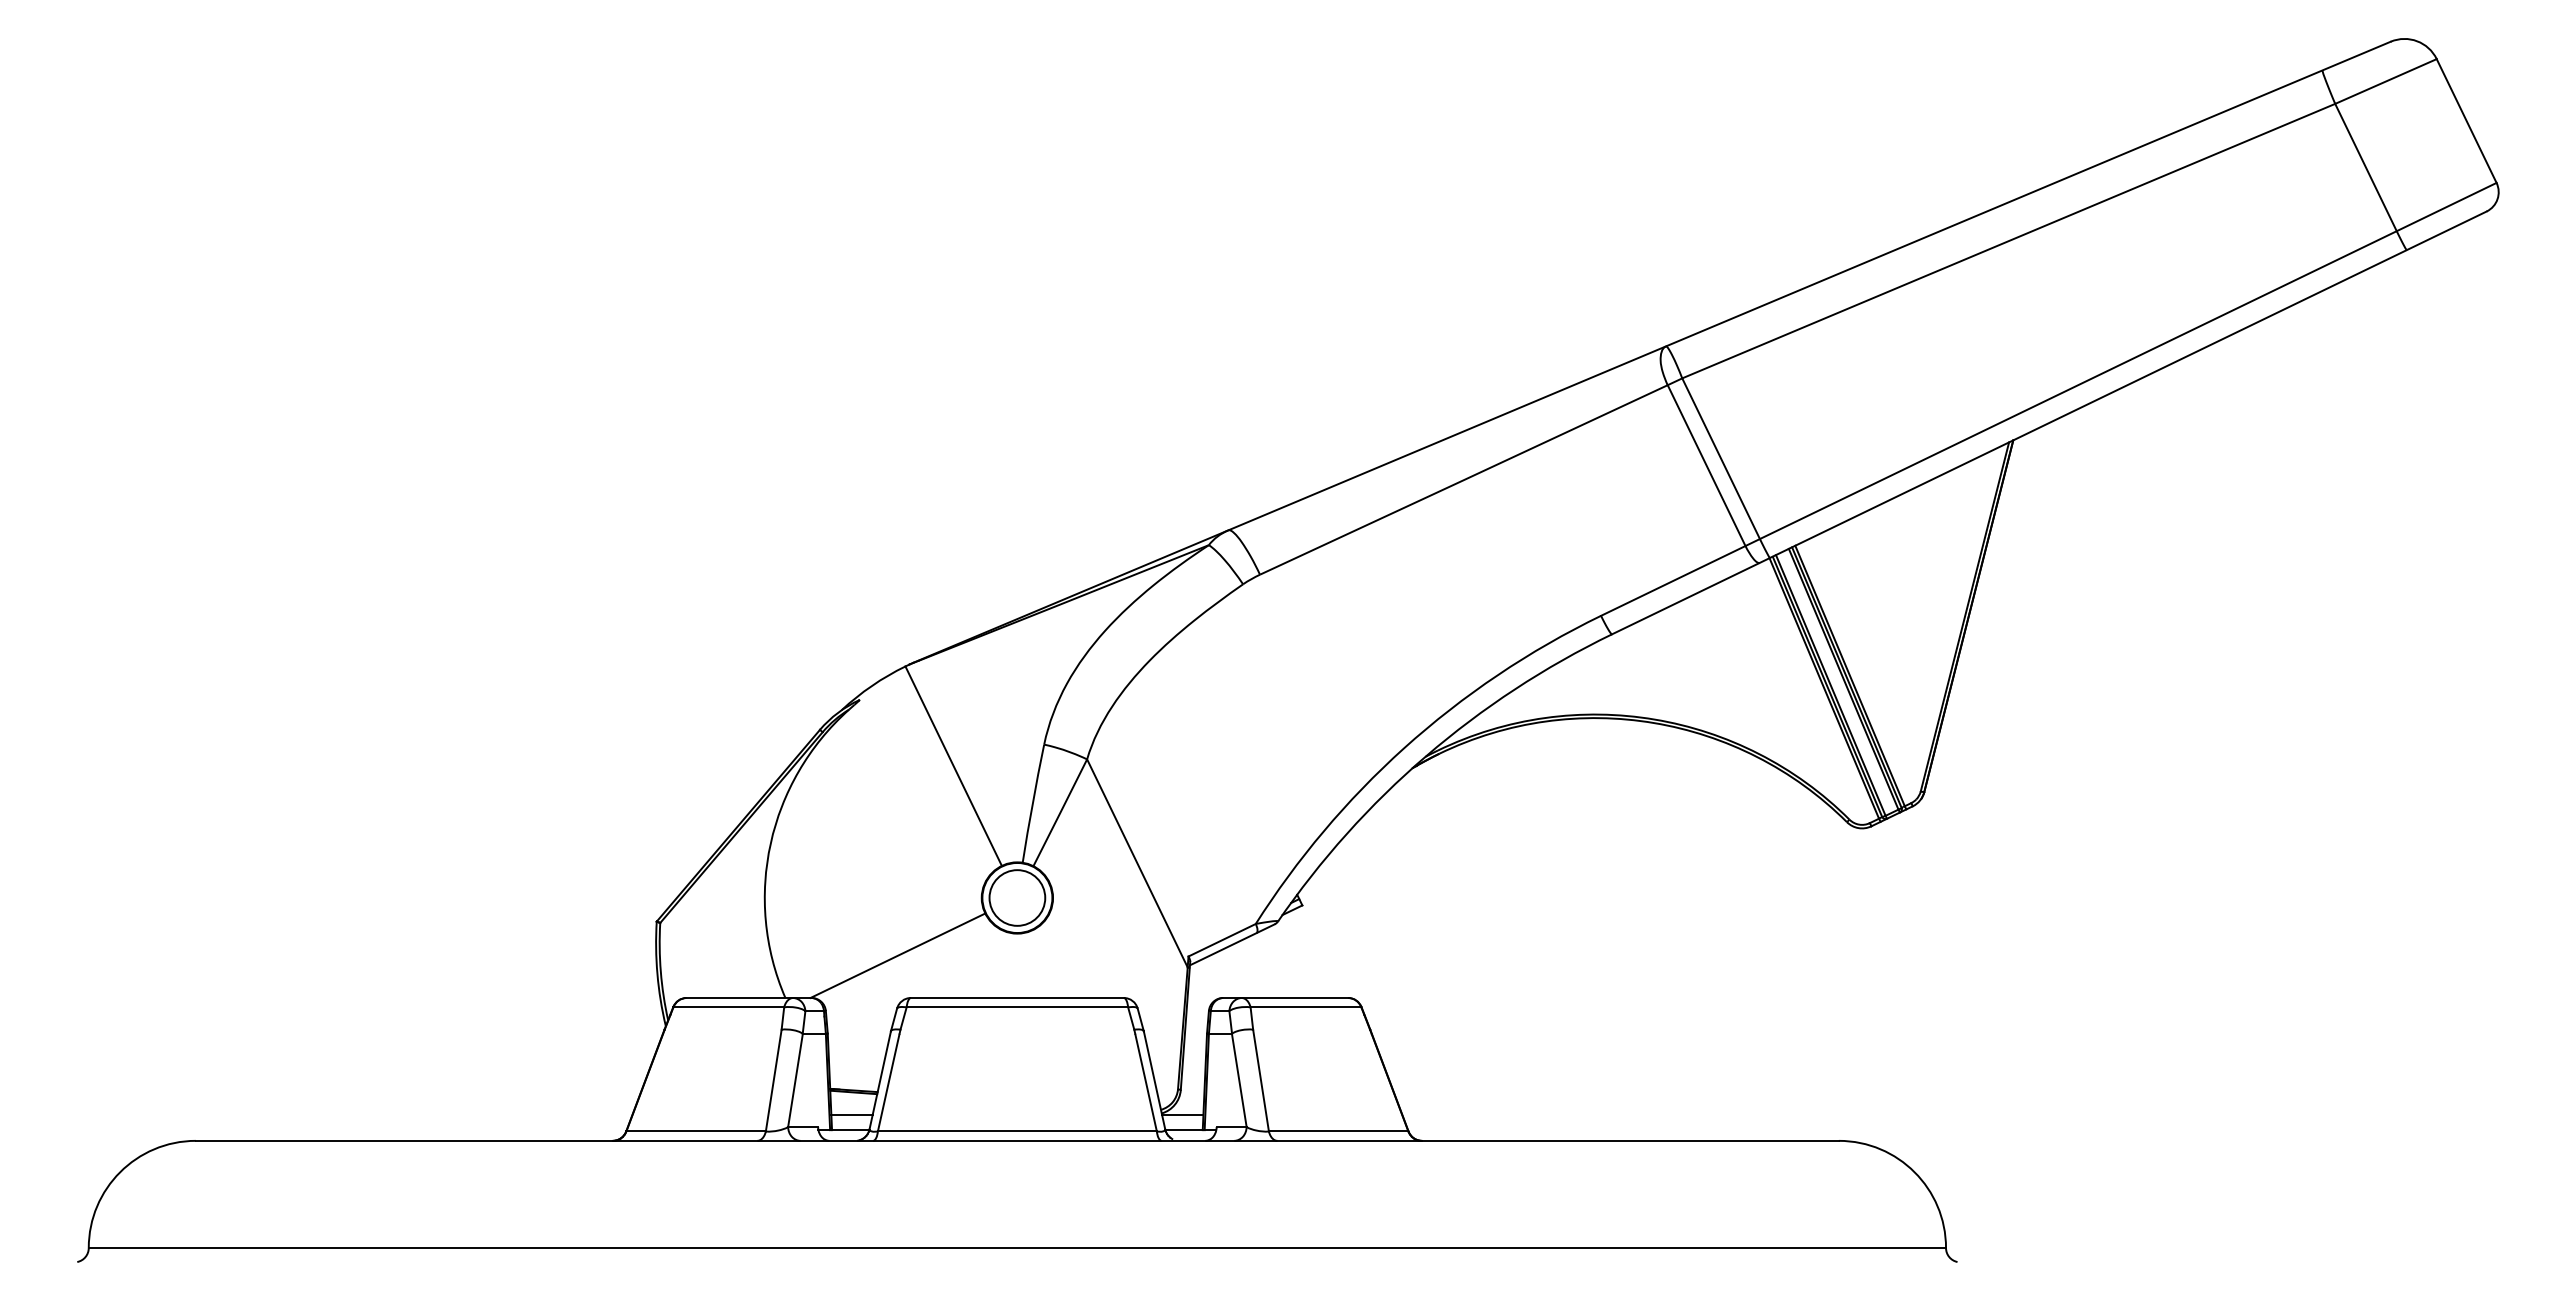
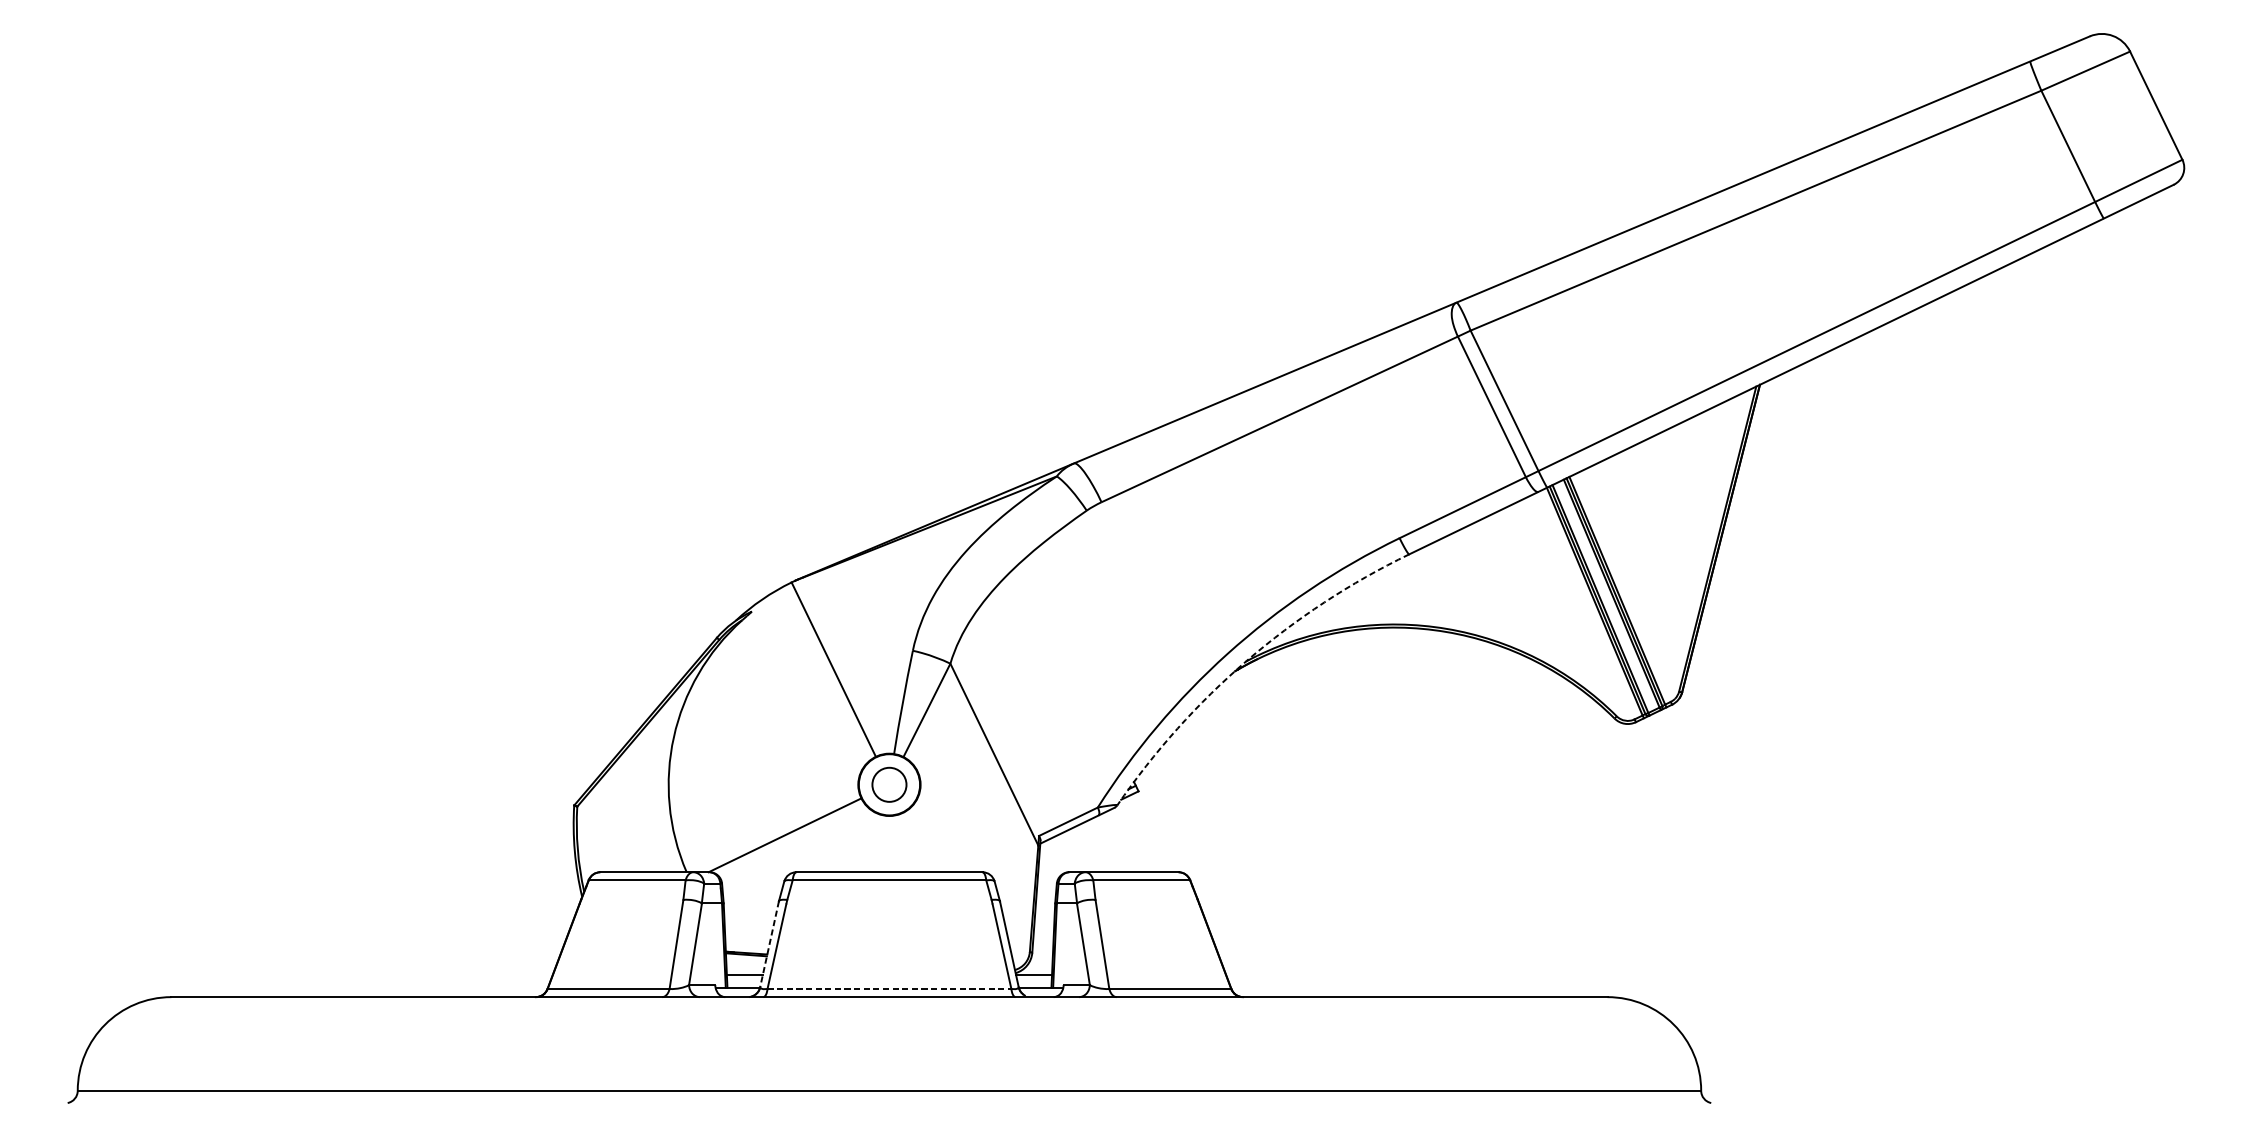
arc: (1426, 756) -> (1247, 661), solid -> dashed
circle: (1017, 897) -> (889, 784), size x0.7
line: (880, 1080) -> (769, 944), solid -> dashed
line: (1017, 1131) -> (889, 988), solid -> dashed

